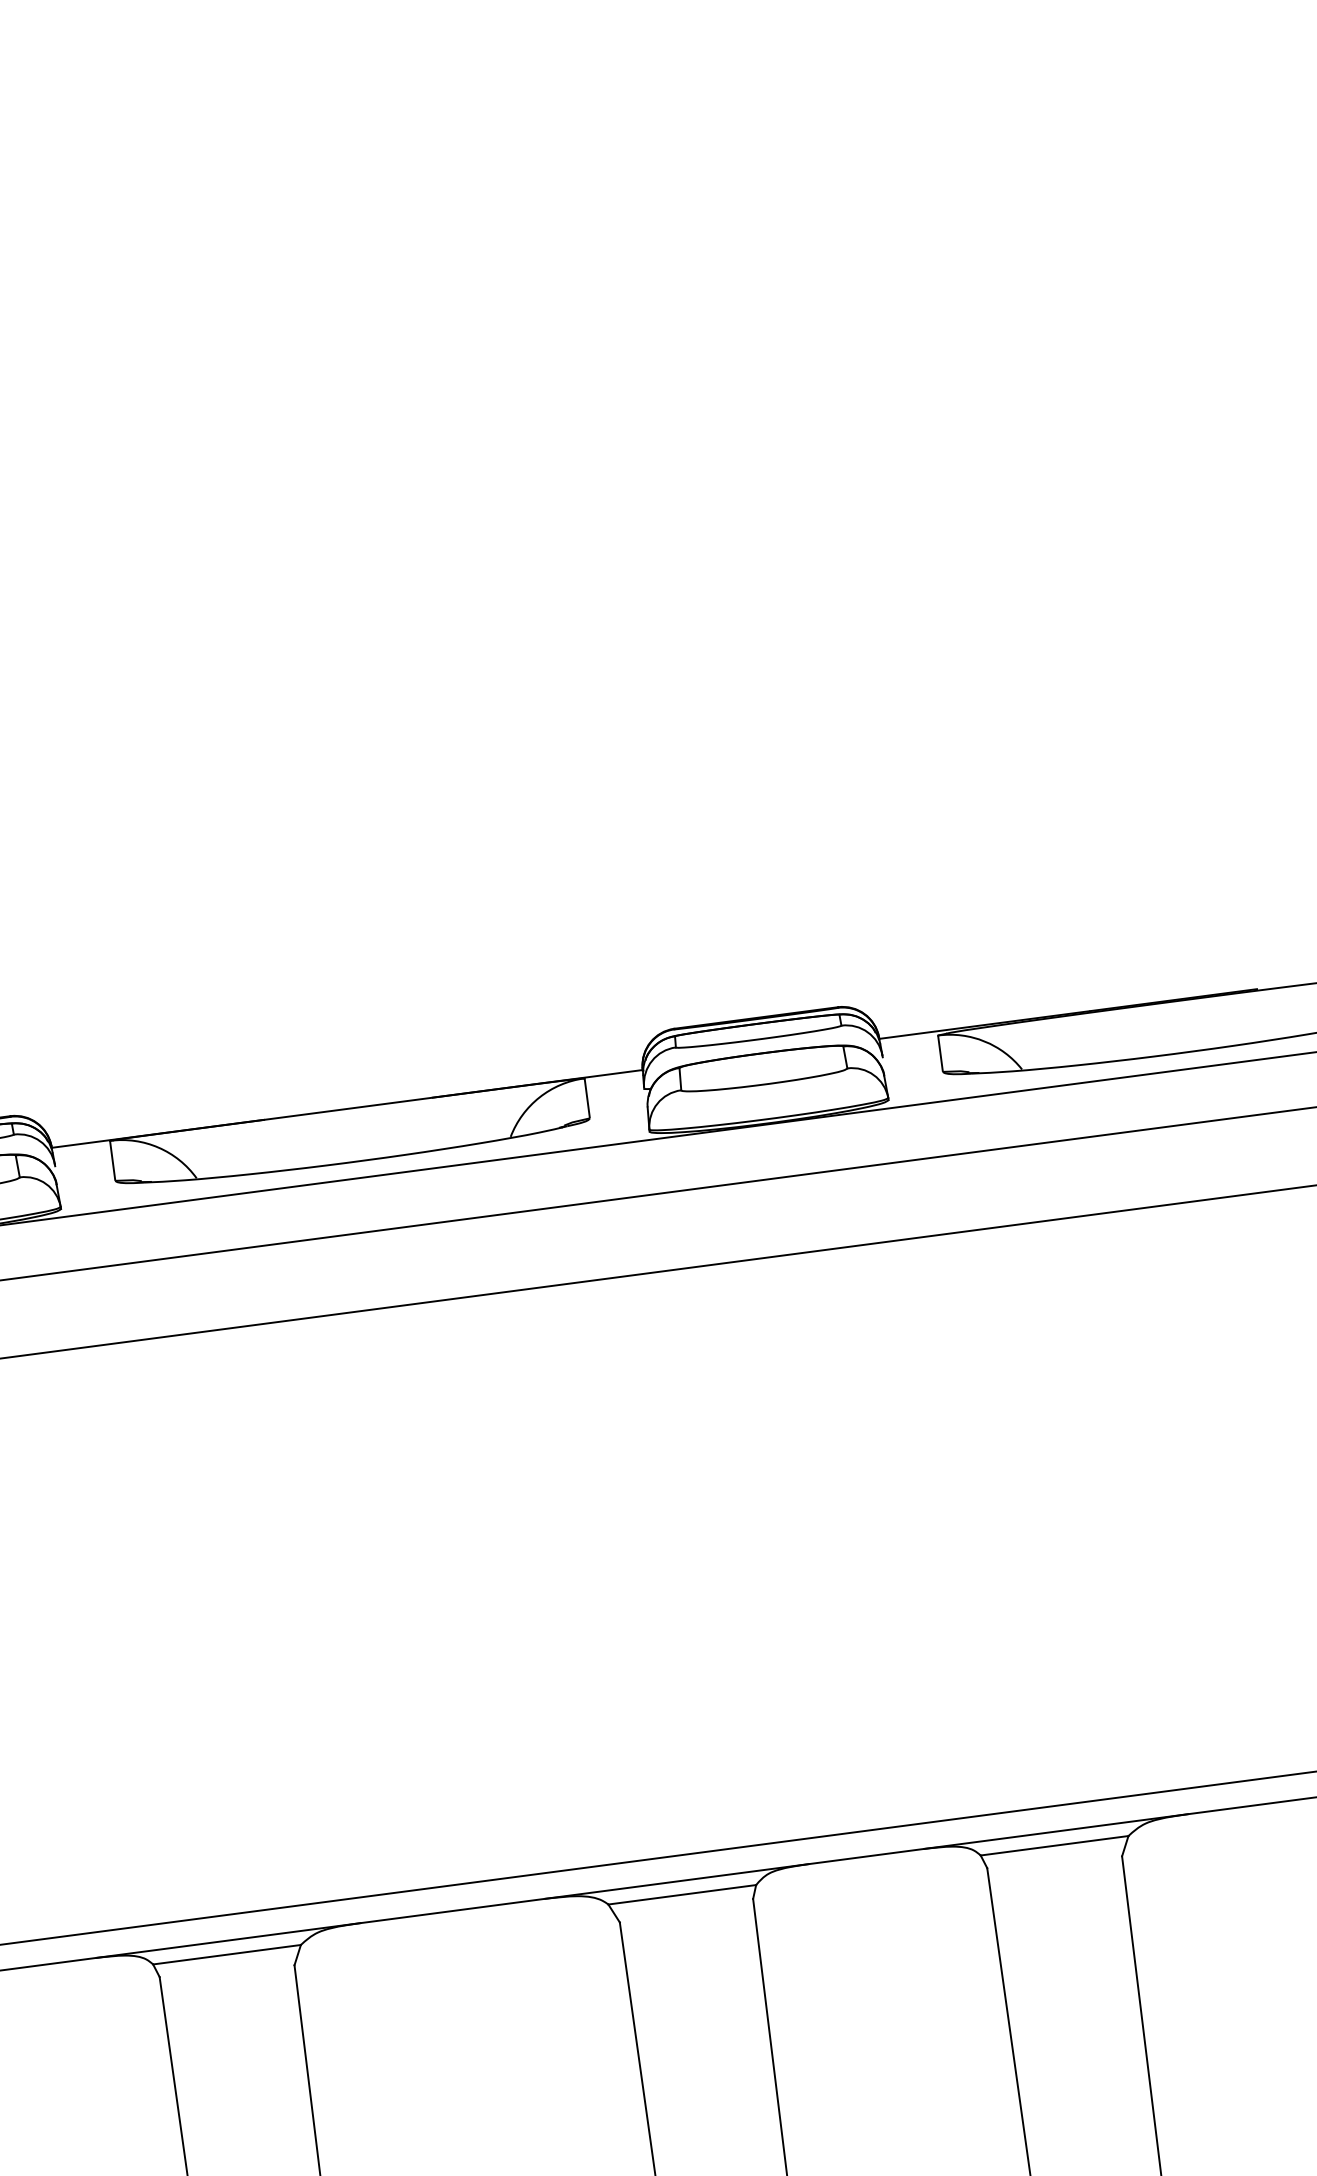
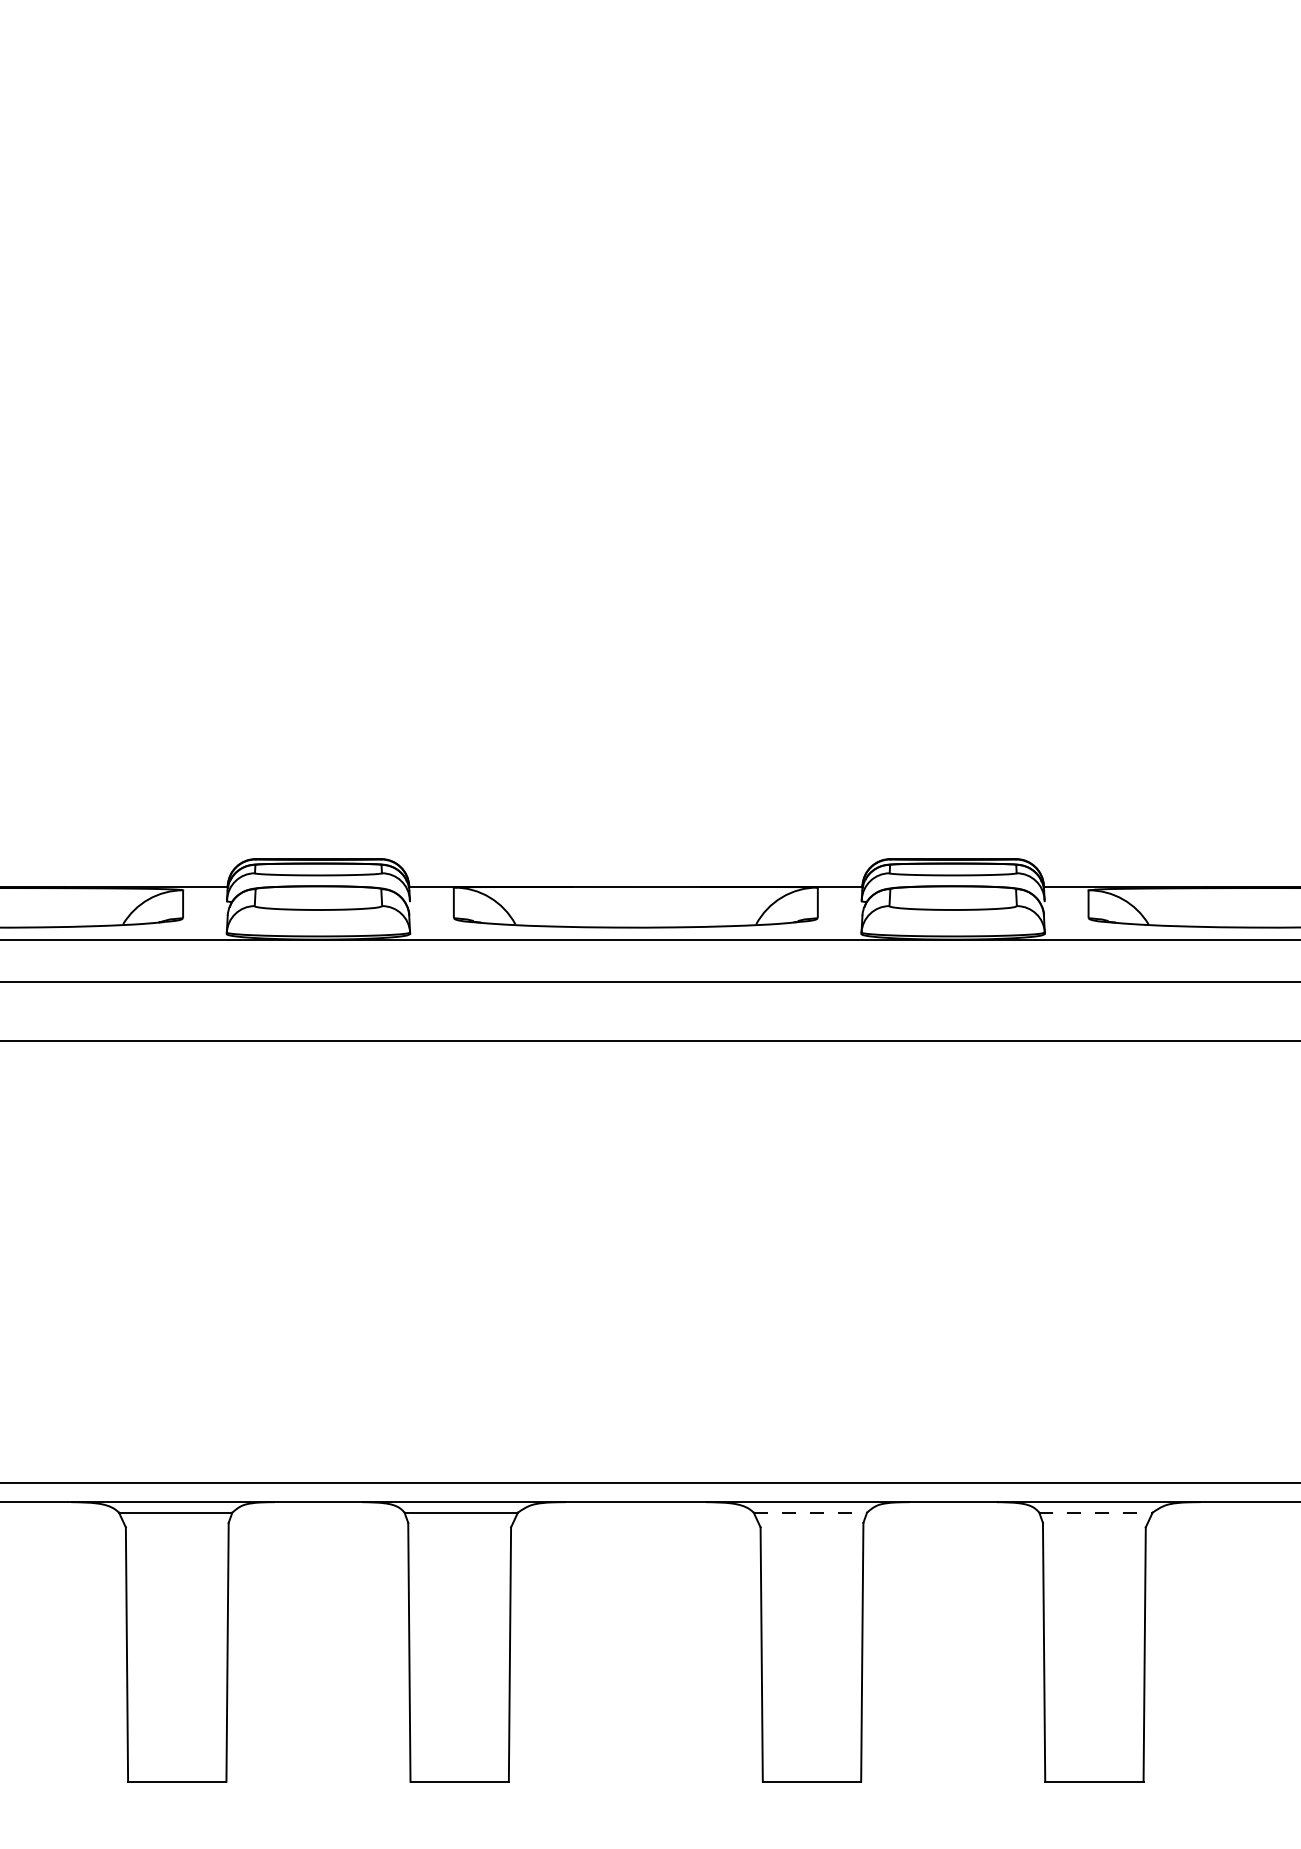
line: (1053, 1845) -> (1095, 1512), solid -> dashed
line: (682, 1894) -> (810, 1512), solid -> dashed

